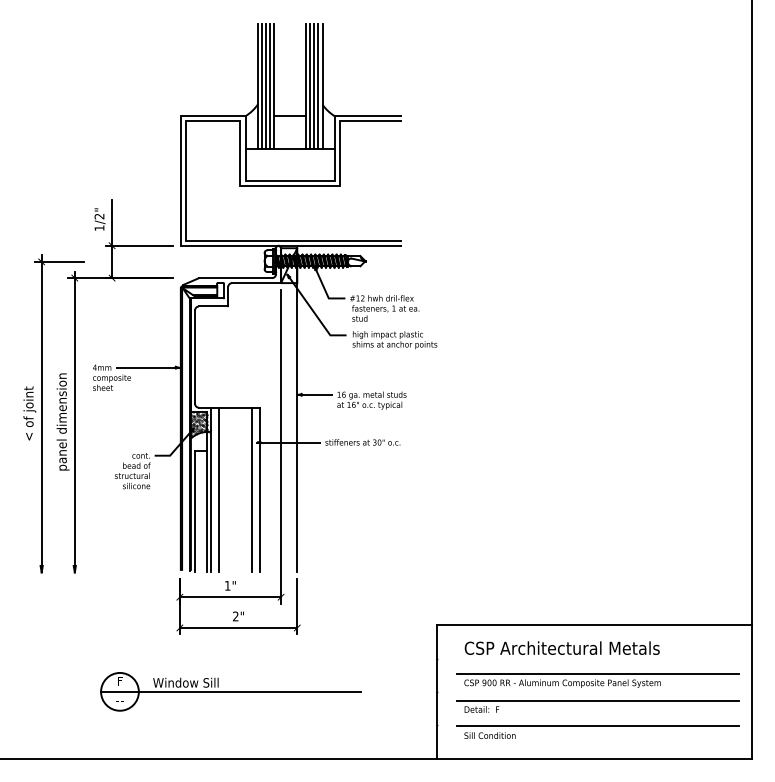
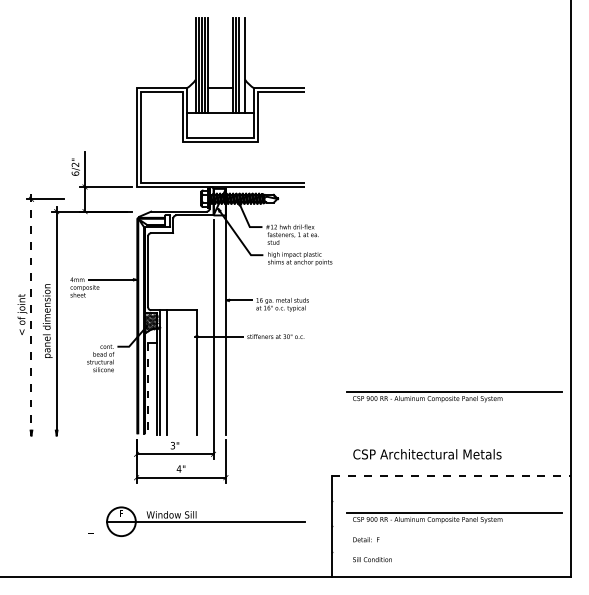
line: (318, 85) -> (242, 65), removed
text: (99, 228) -> (75, 173), 1/2" -> 6/2"
line: (41, 411) -> (31, 313), solid -> dashed
line: (251, 489) -> (191, 372), removed
line: (195, 511) -> (148, 389), solid -> dashed
part: (597, 521) -> (454, 396), added
text: (227, 585) -> (172, 445), 1" -> 3"
text: (235, 616) -> (178, 469), 2" -> 4"
line: (594, 625) -> (451, 475), solid -> dashed
text: (561, 647) -> (426, 453), moved
part: (230, 691) -> (205, 521), moved
line: (597, 700) -> (454, 532), removed
line: (597, 725) -> (454, 551), removed

